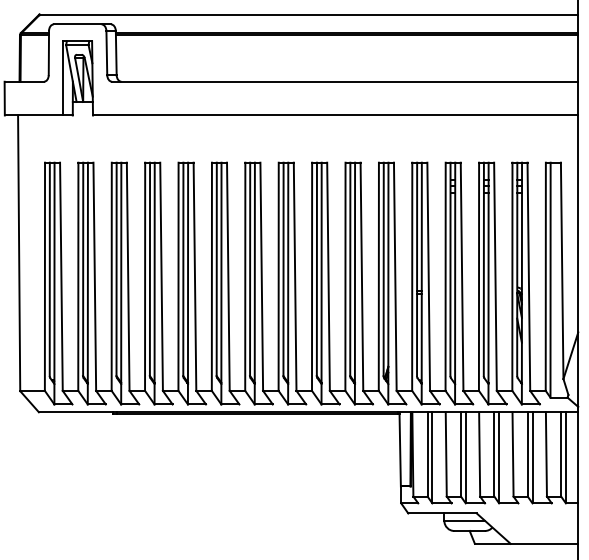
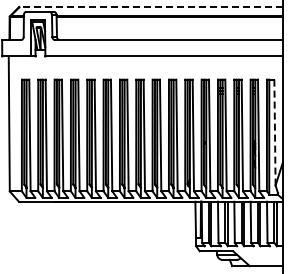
line: (307, 15) -> (150, 7), solid -> dashed
line: (561, 270) -> (274, 132), solid -> dashed

